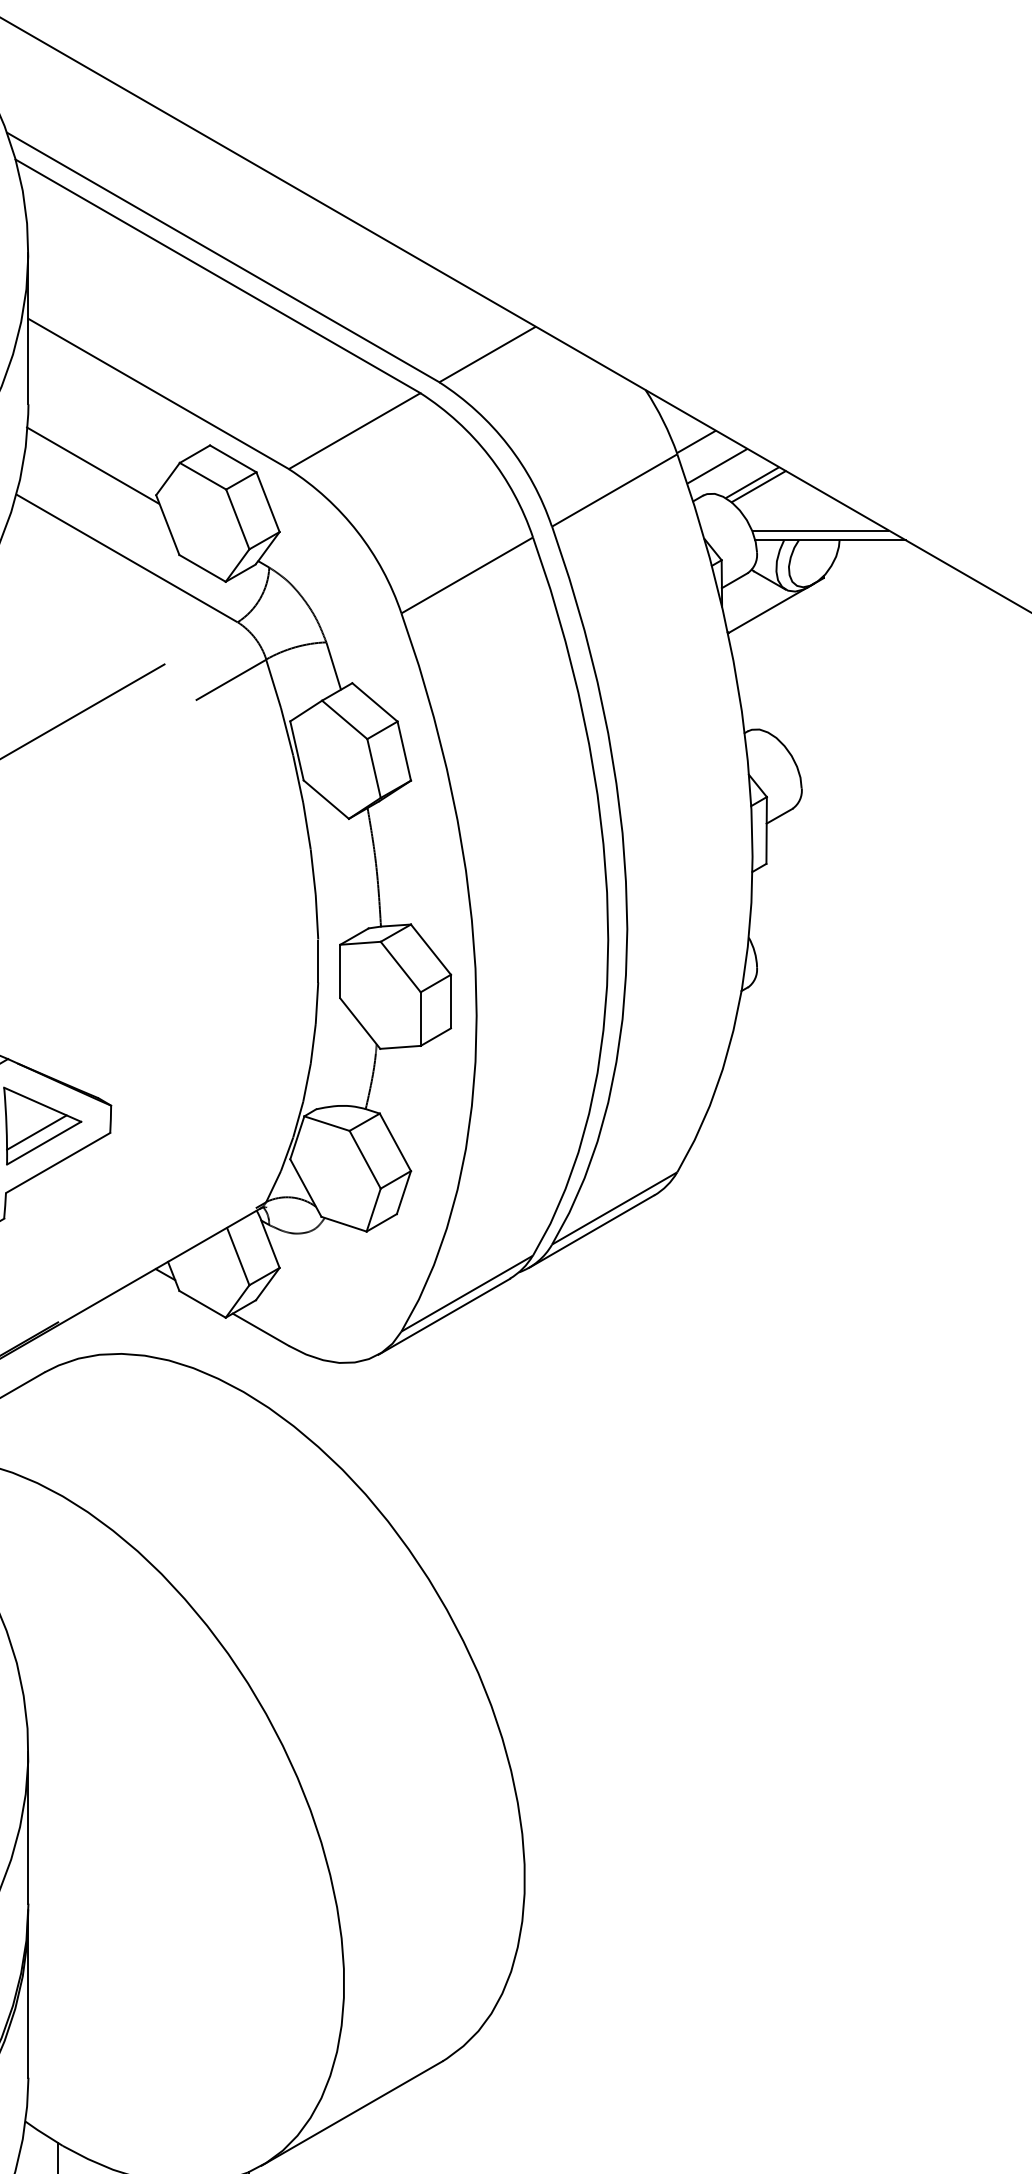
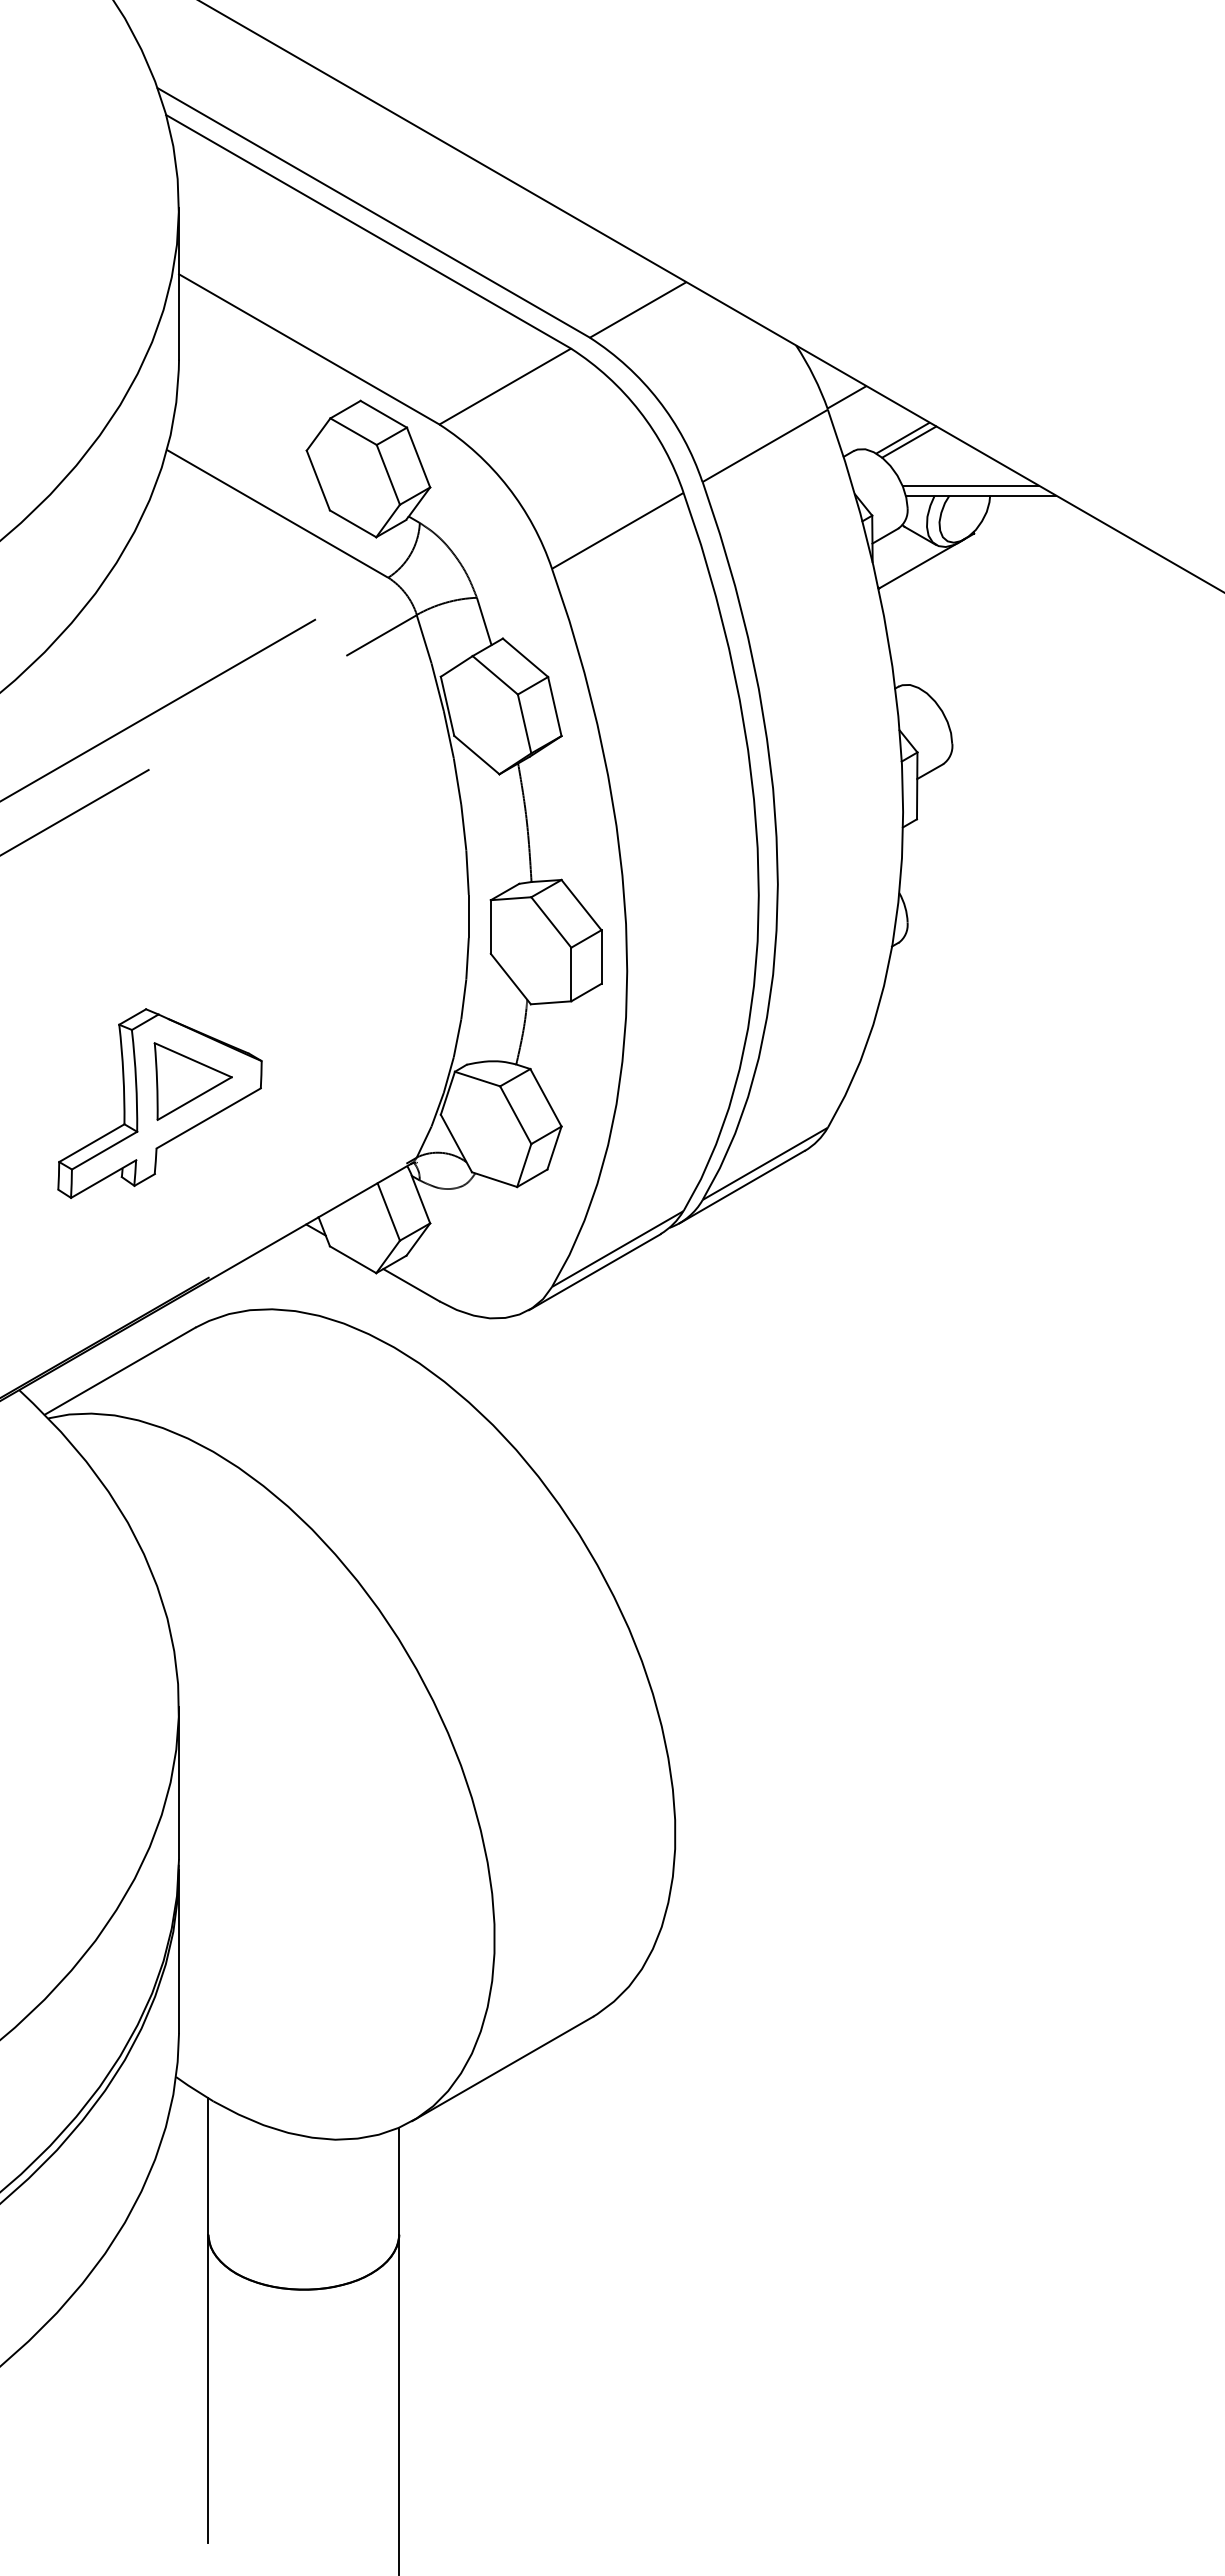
line: (92, 465) -> (243, 420), removed
line: (716, 466) -> (867, 421), removed
line: (36, 1132) -> (187, 1087), removed

